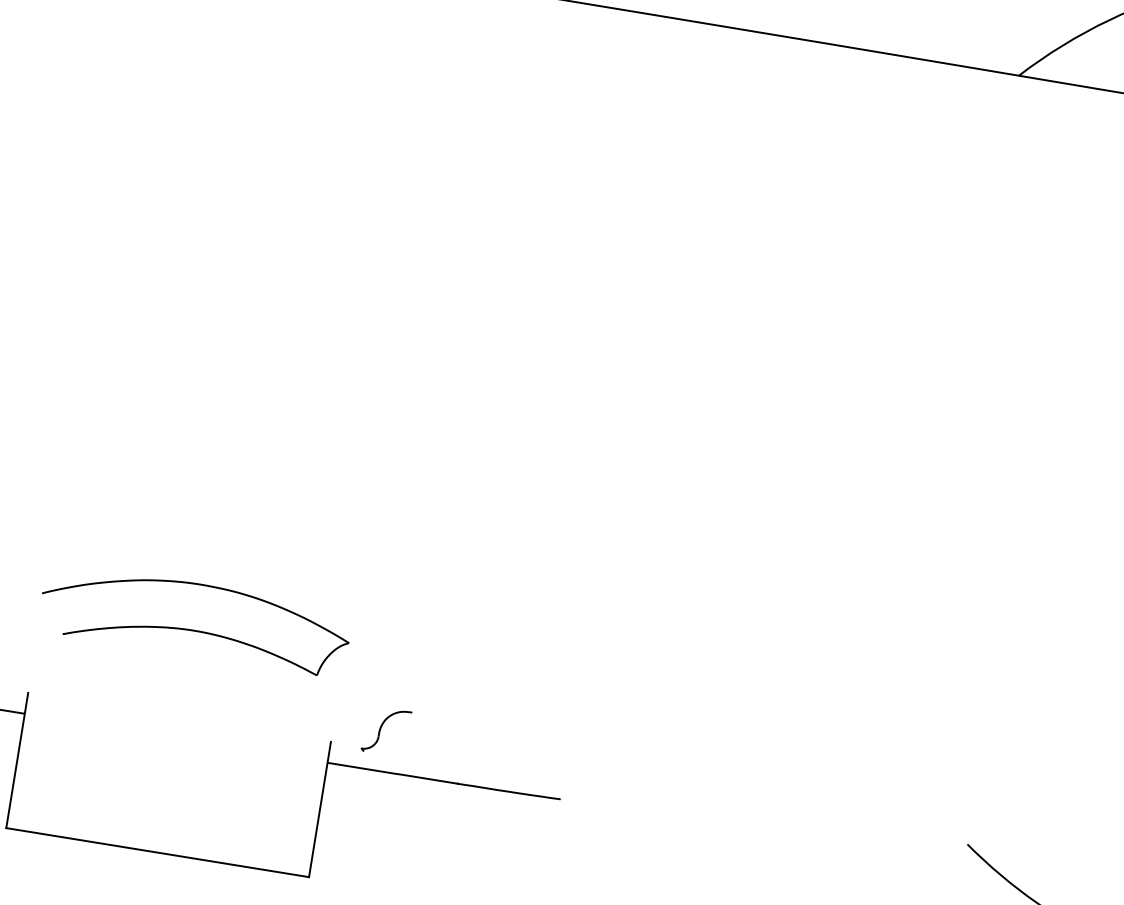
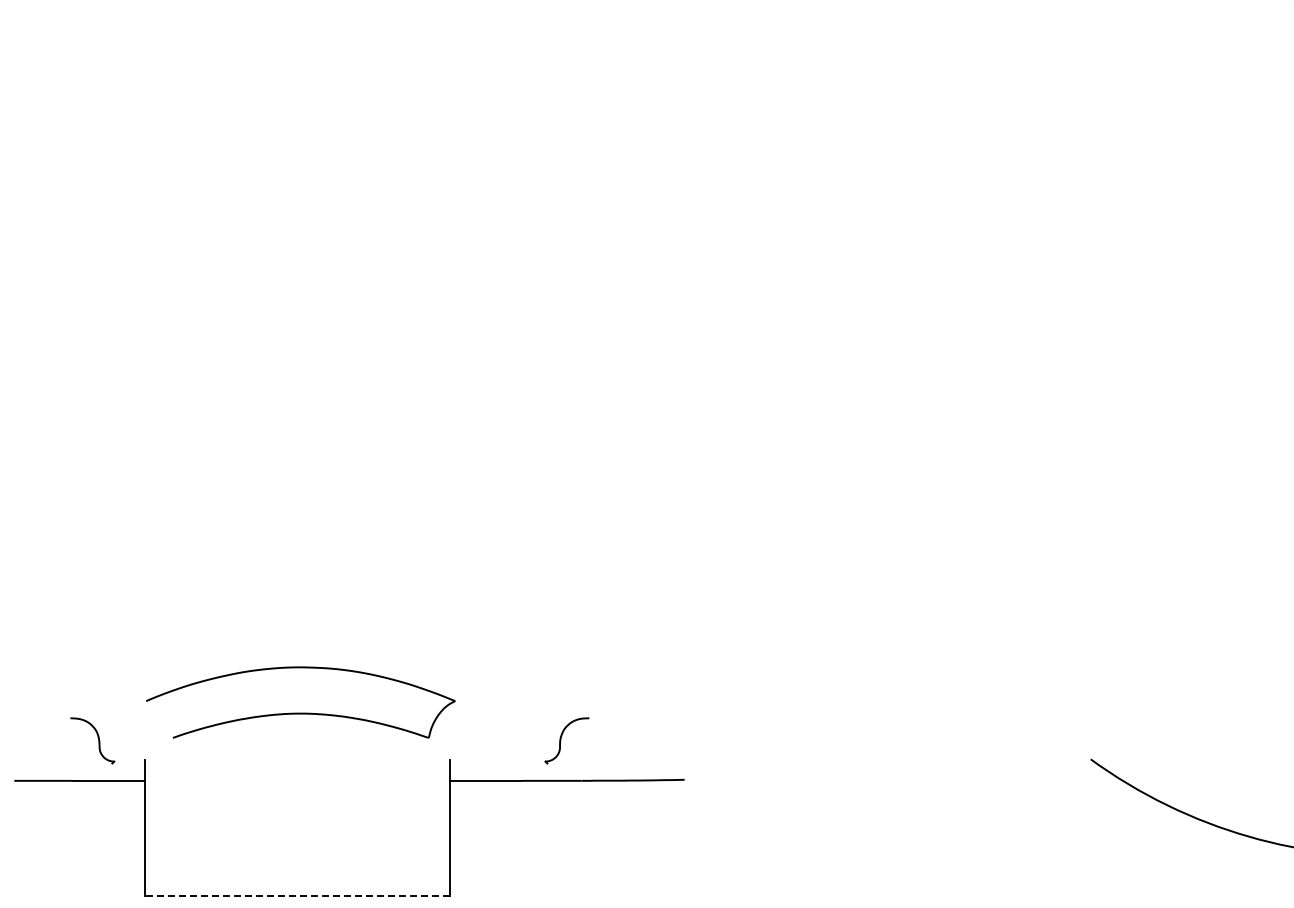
part: (193, 629) -> (300, 712), moved
part: (386, 731) -> (566, 740), moved
line: (157, 853) -> (297, 896), solid -> dashed

